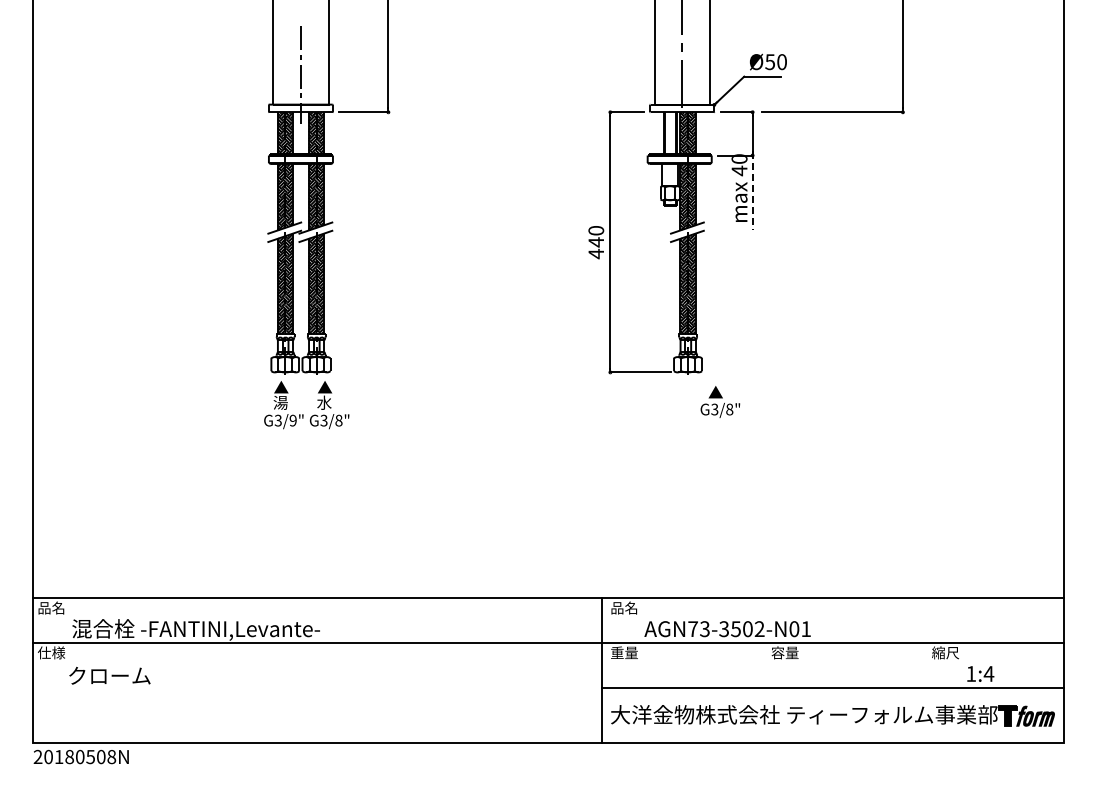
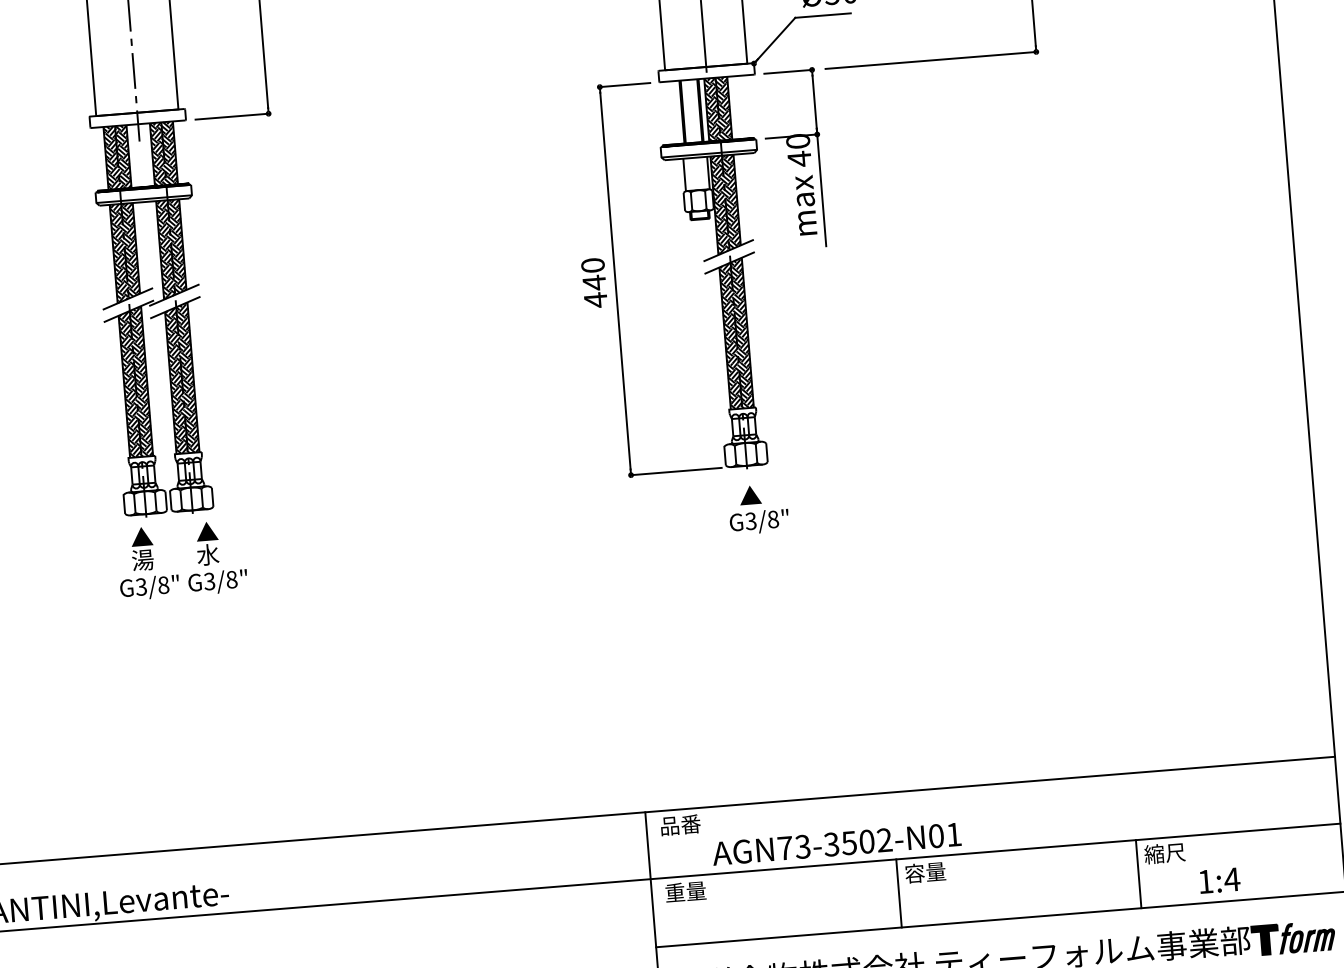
line: (752, 191) -> (821, 188), dashed -> solid
text: (720, 401) -> (758, 508), moved
text: (292, 420) -> (162, 585), G3/9" -> G3/8"
text: (631, 607) -> (690, 823), 品名 -> 品番
line: (766, 665) -> (899, 893), added
line: (927, 665) -> (1139, 874), added

